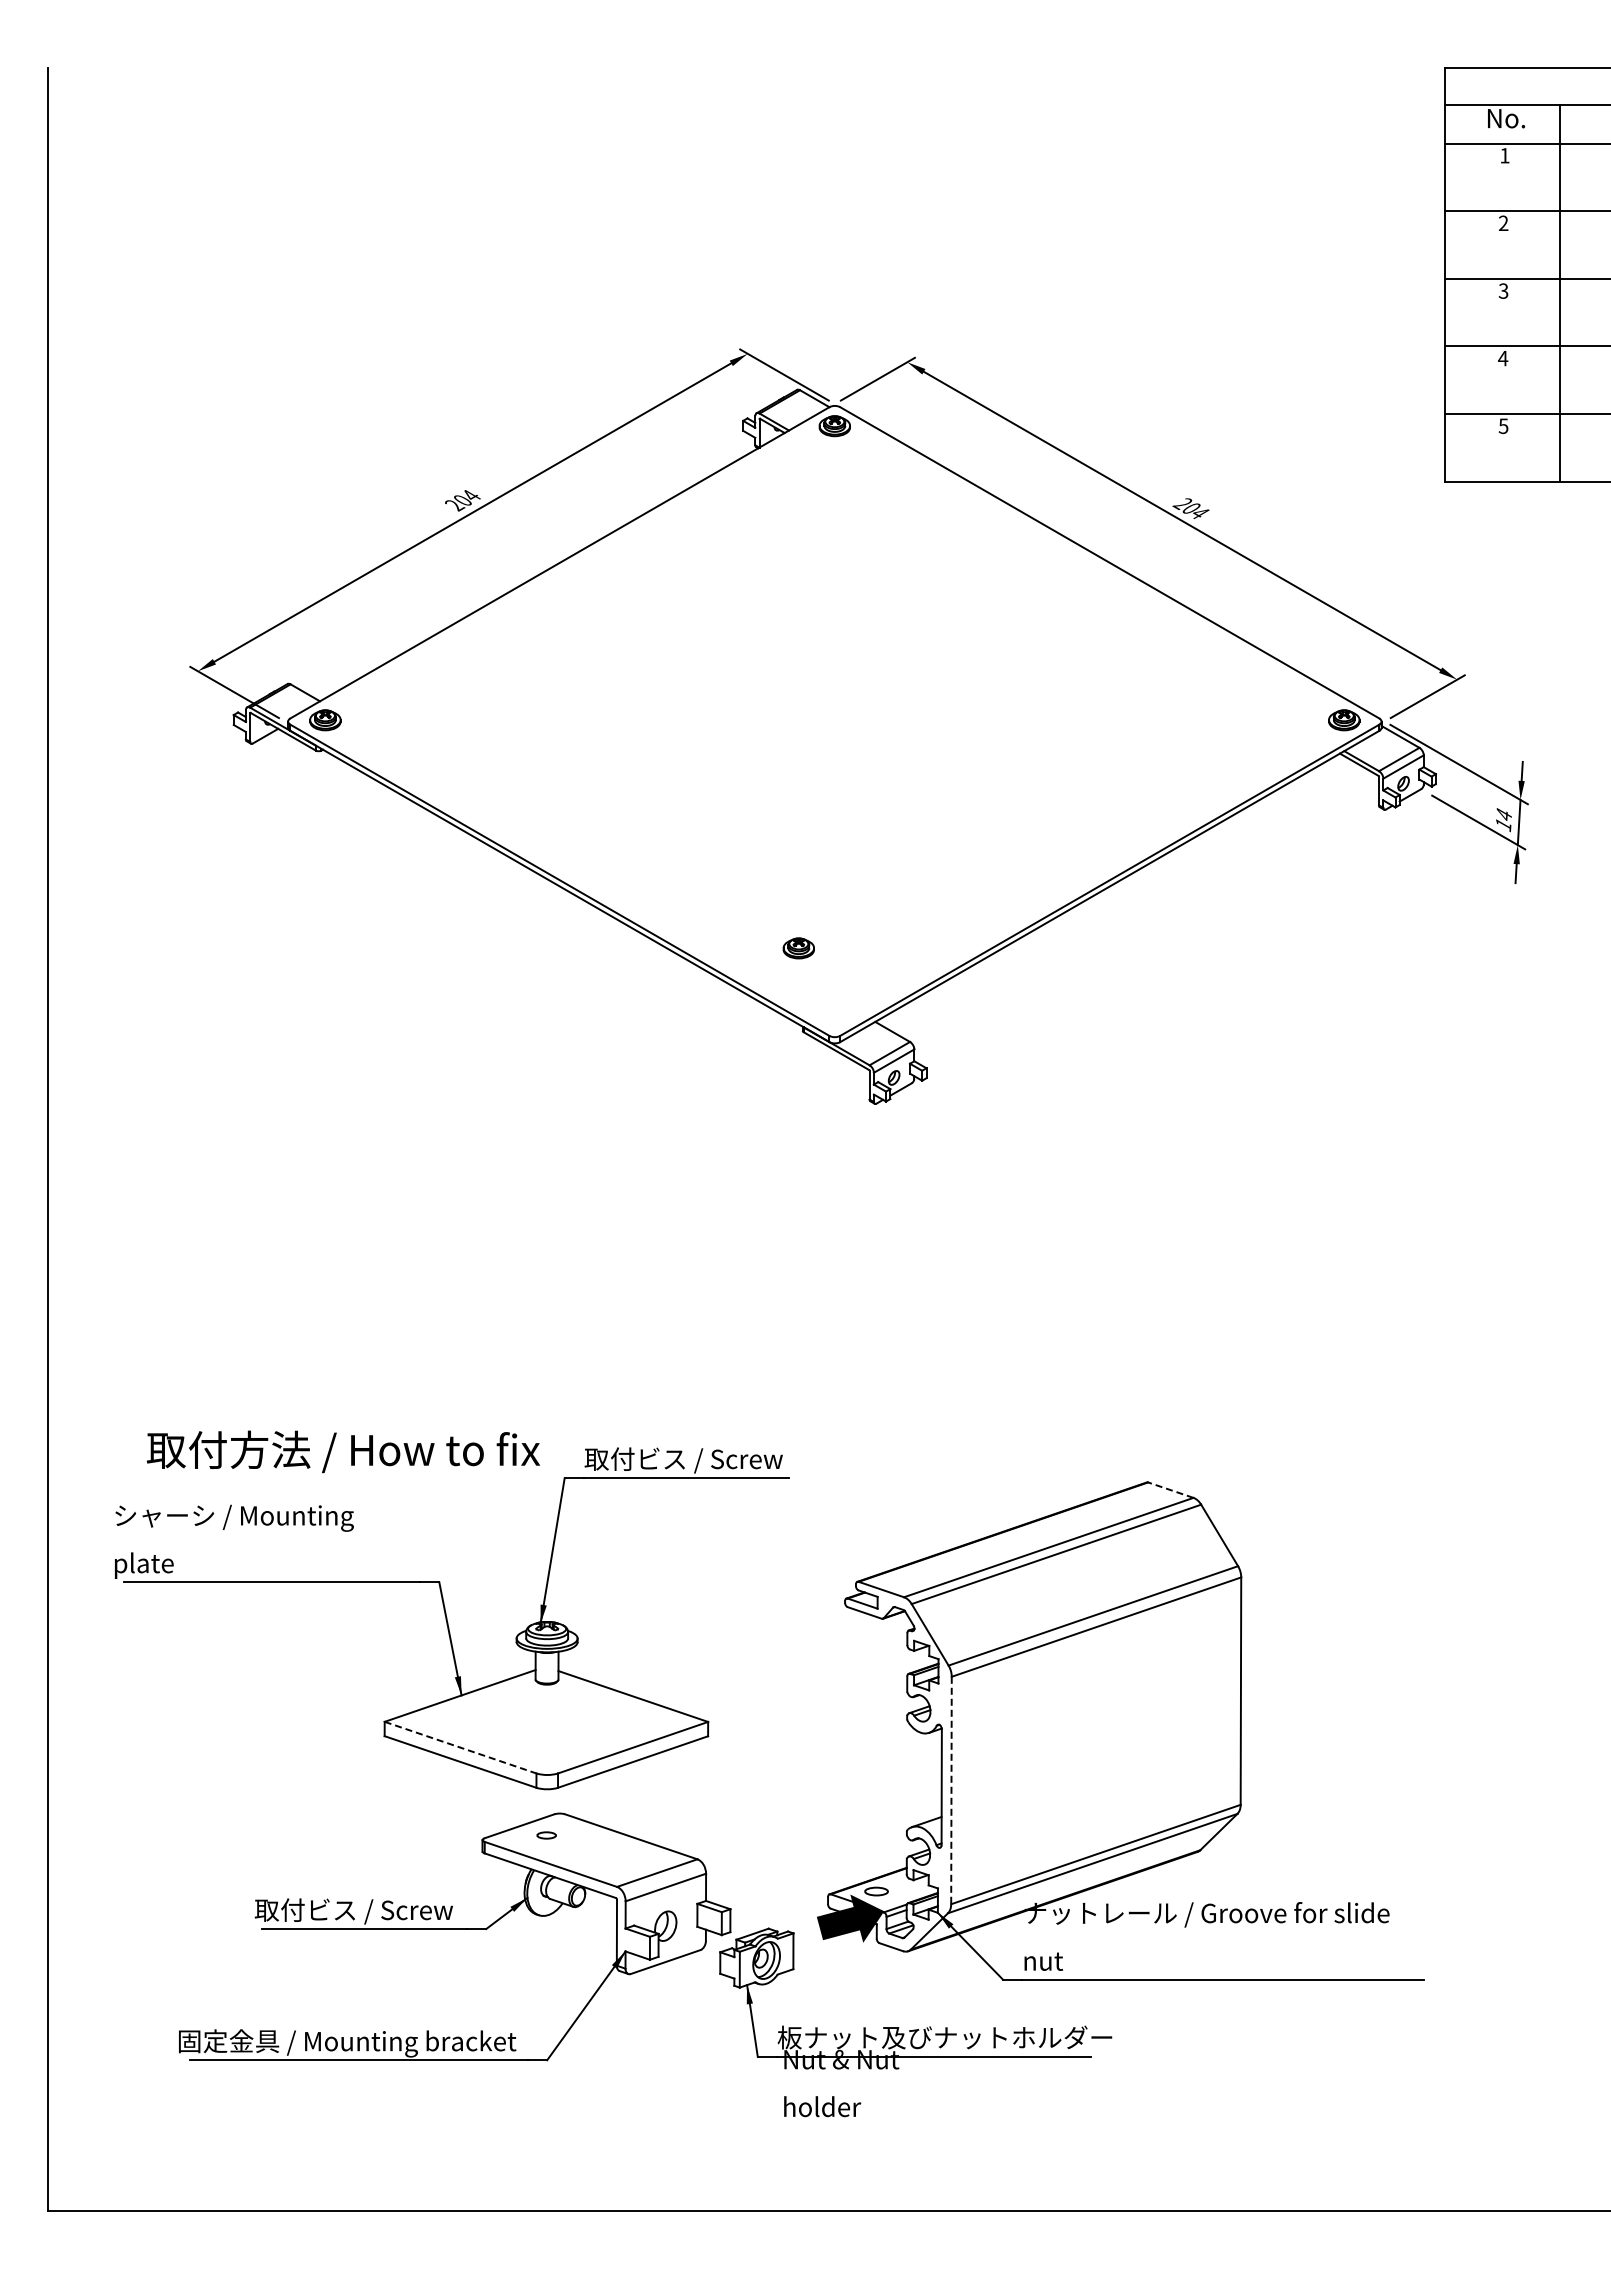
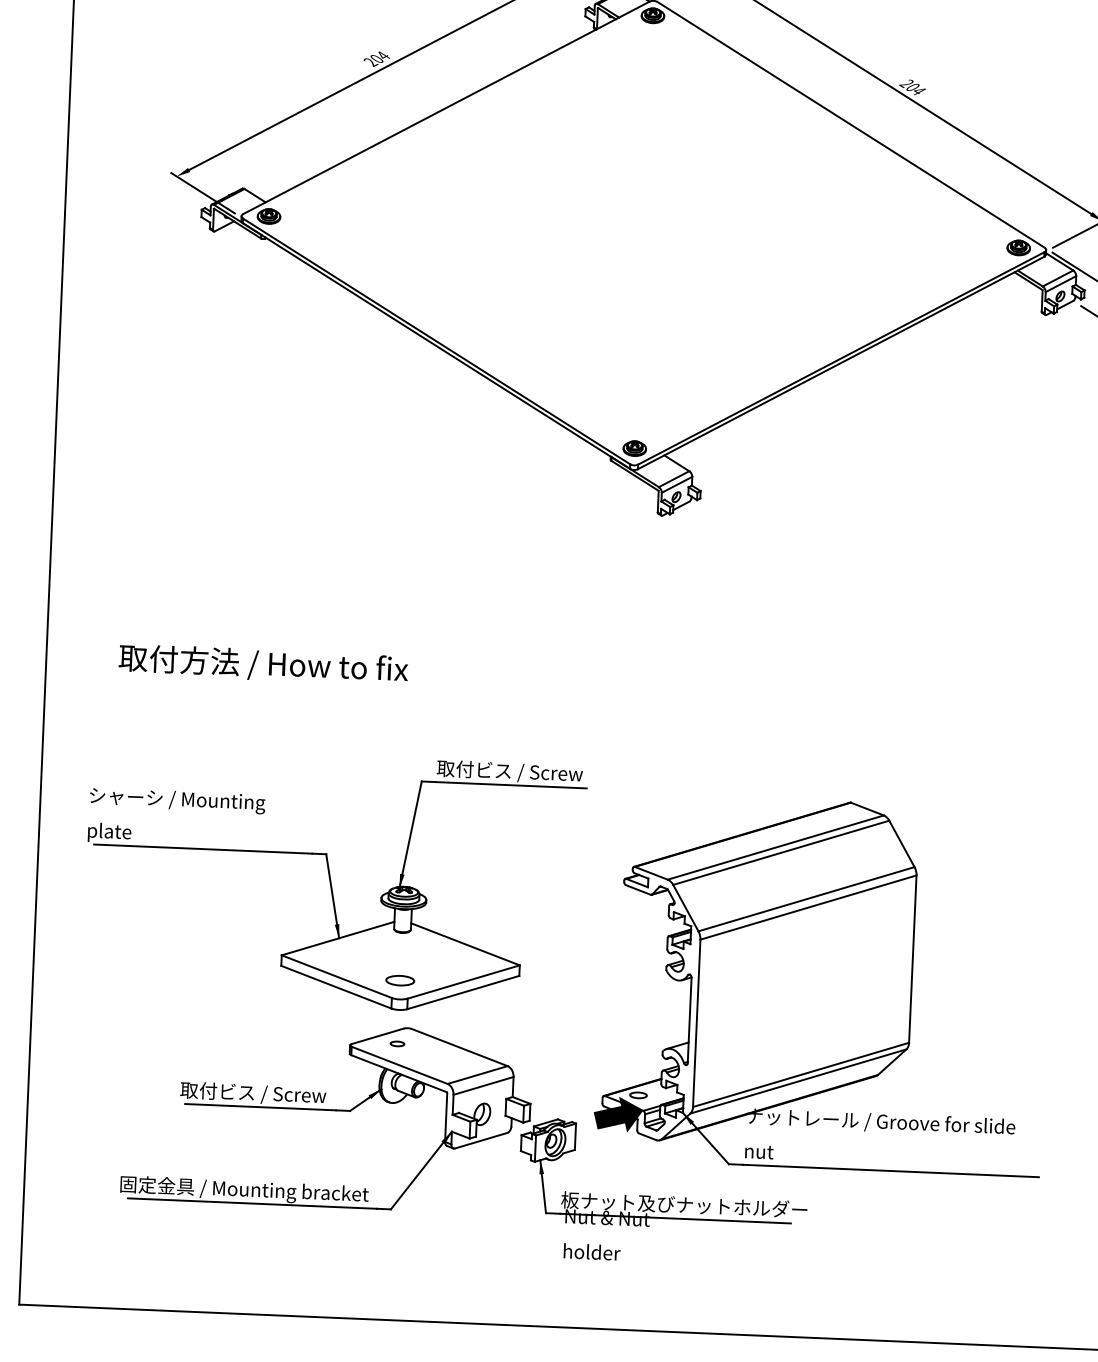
part: (798, 948) -> (634, 448), moved
text: (343, 1451) -> (263, 664), moved
line: (1170, 1490) -> (867, 809), dashed -> solid
line: (461, 1747) -> (337, 976), dashed -> solid
part: (546, 1749) -> (399, 980), added
line: (951, 1790) -> (696, 1023), dashed -> solid

